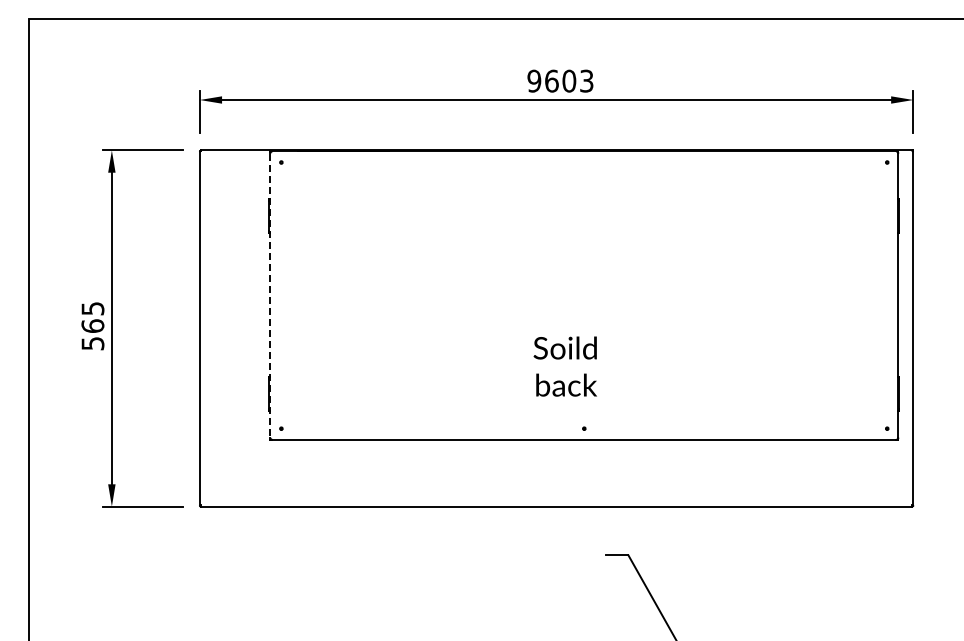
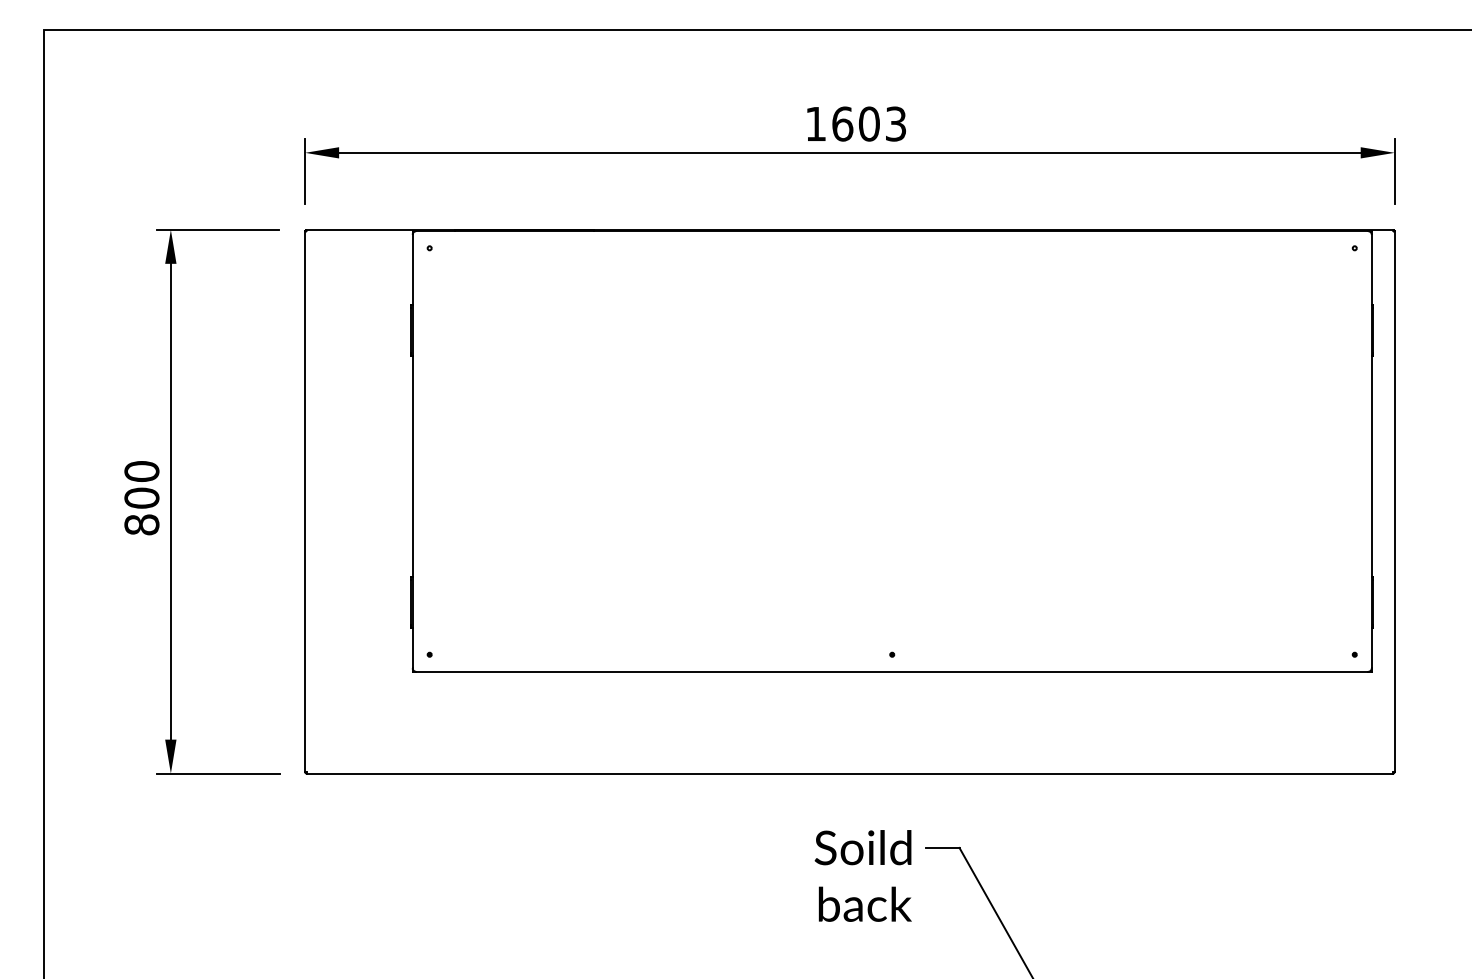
text: (534, 80) -> (816, 123), 9603 -> 1603
line: (270, 296) -> (413, 452), dashed -> solid
text: (92, 325) -> (141, 497), 565 -> 800
text: (564, 366) -> (861, 875), moved

